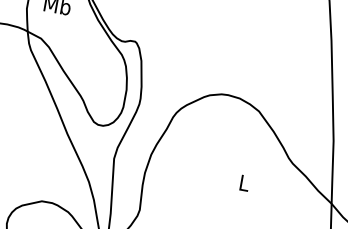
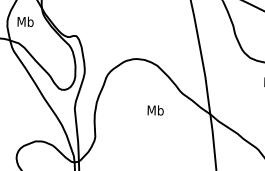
text: (244, 183) -> (155, 110), L -> Mb

